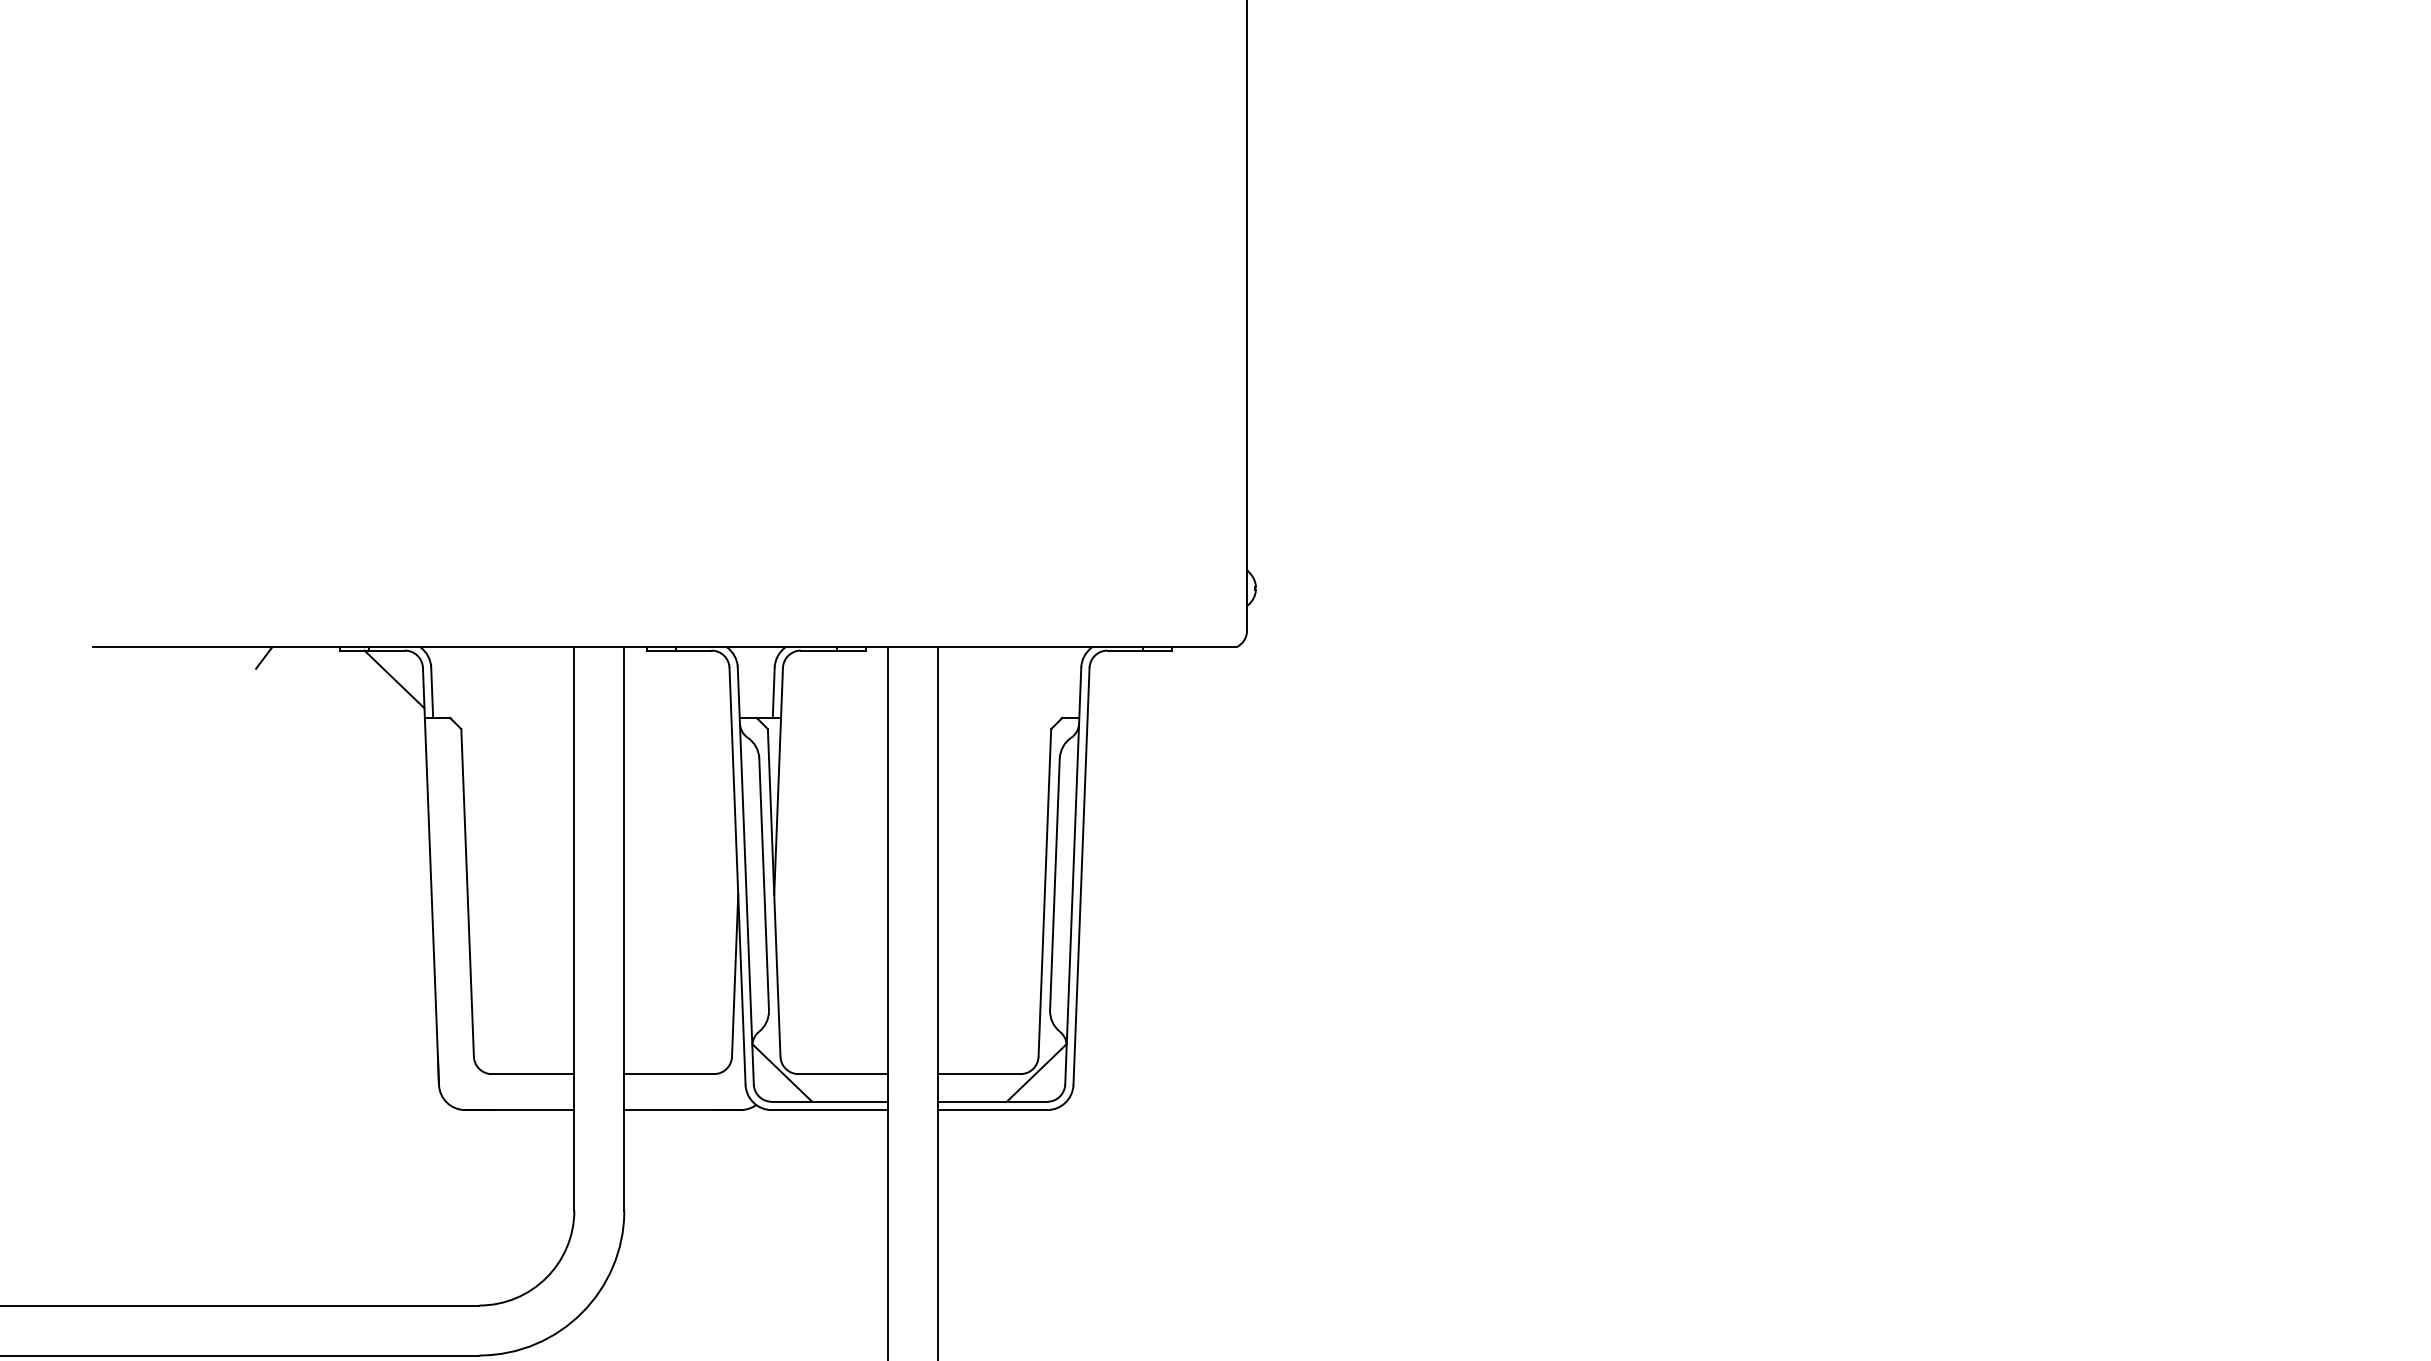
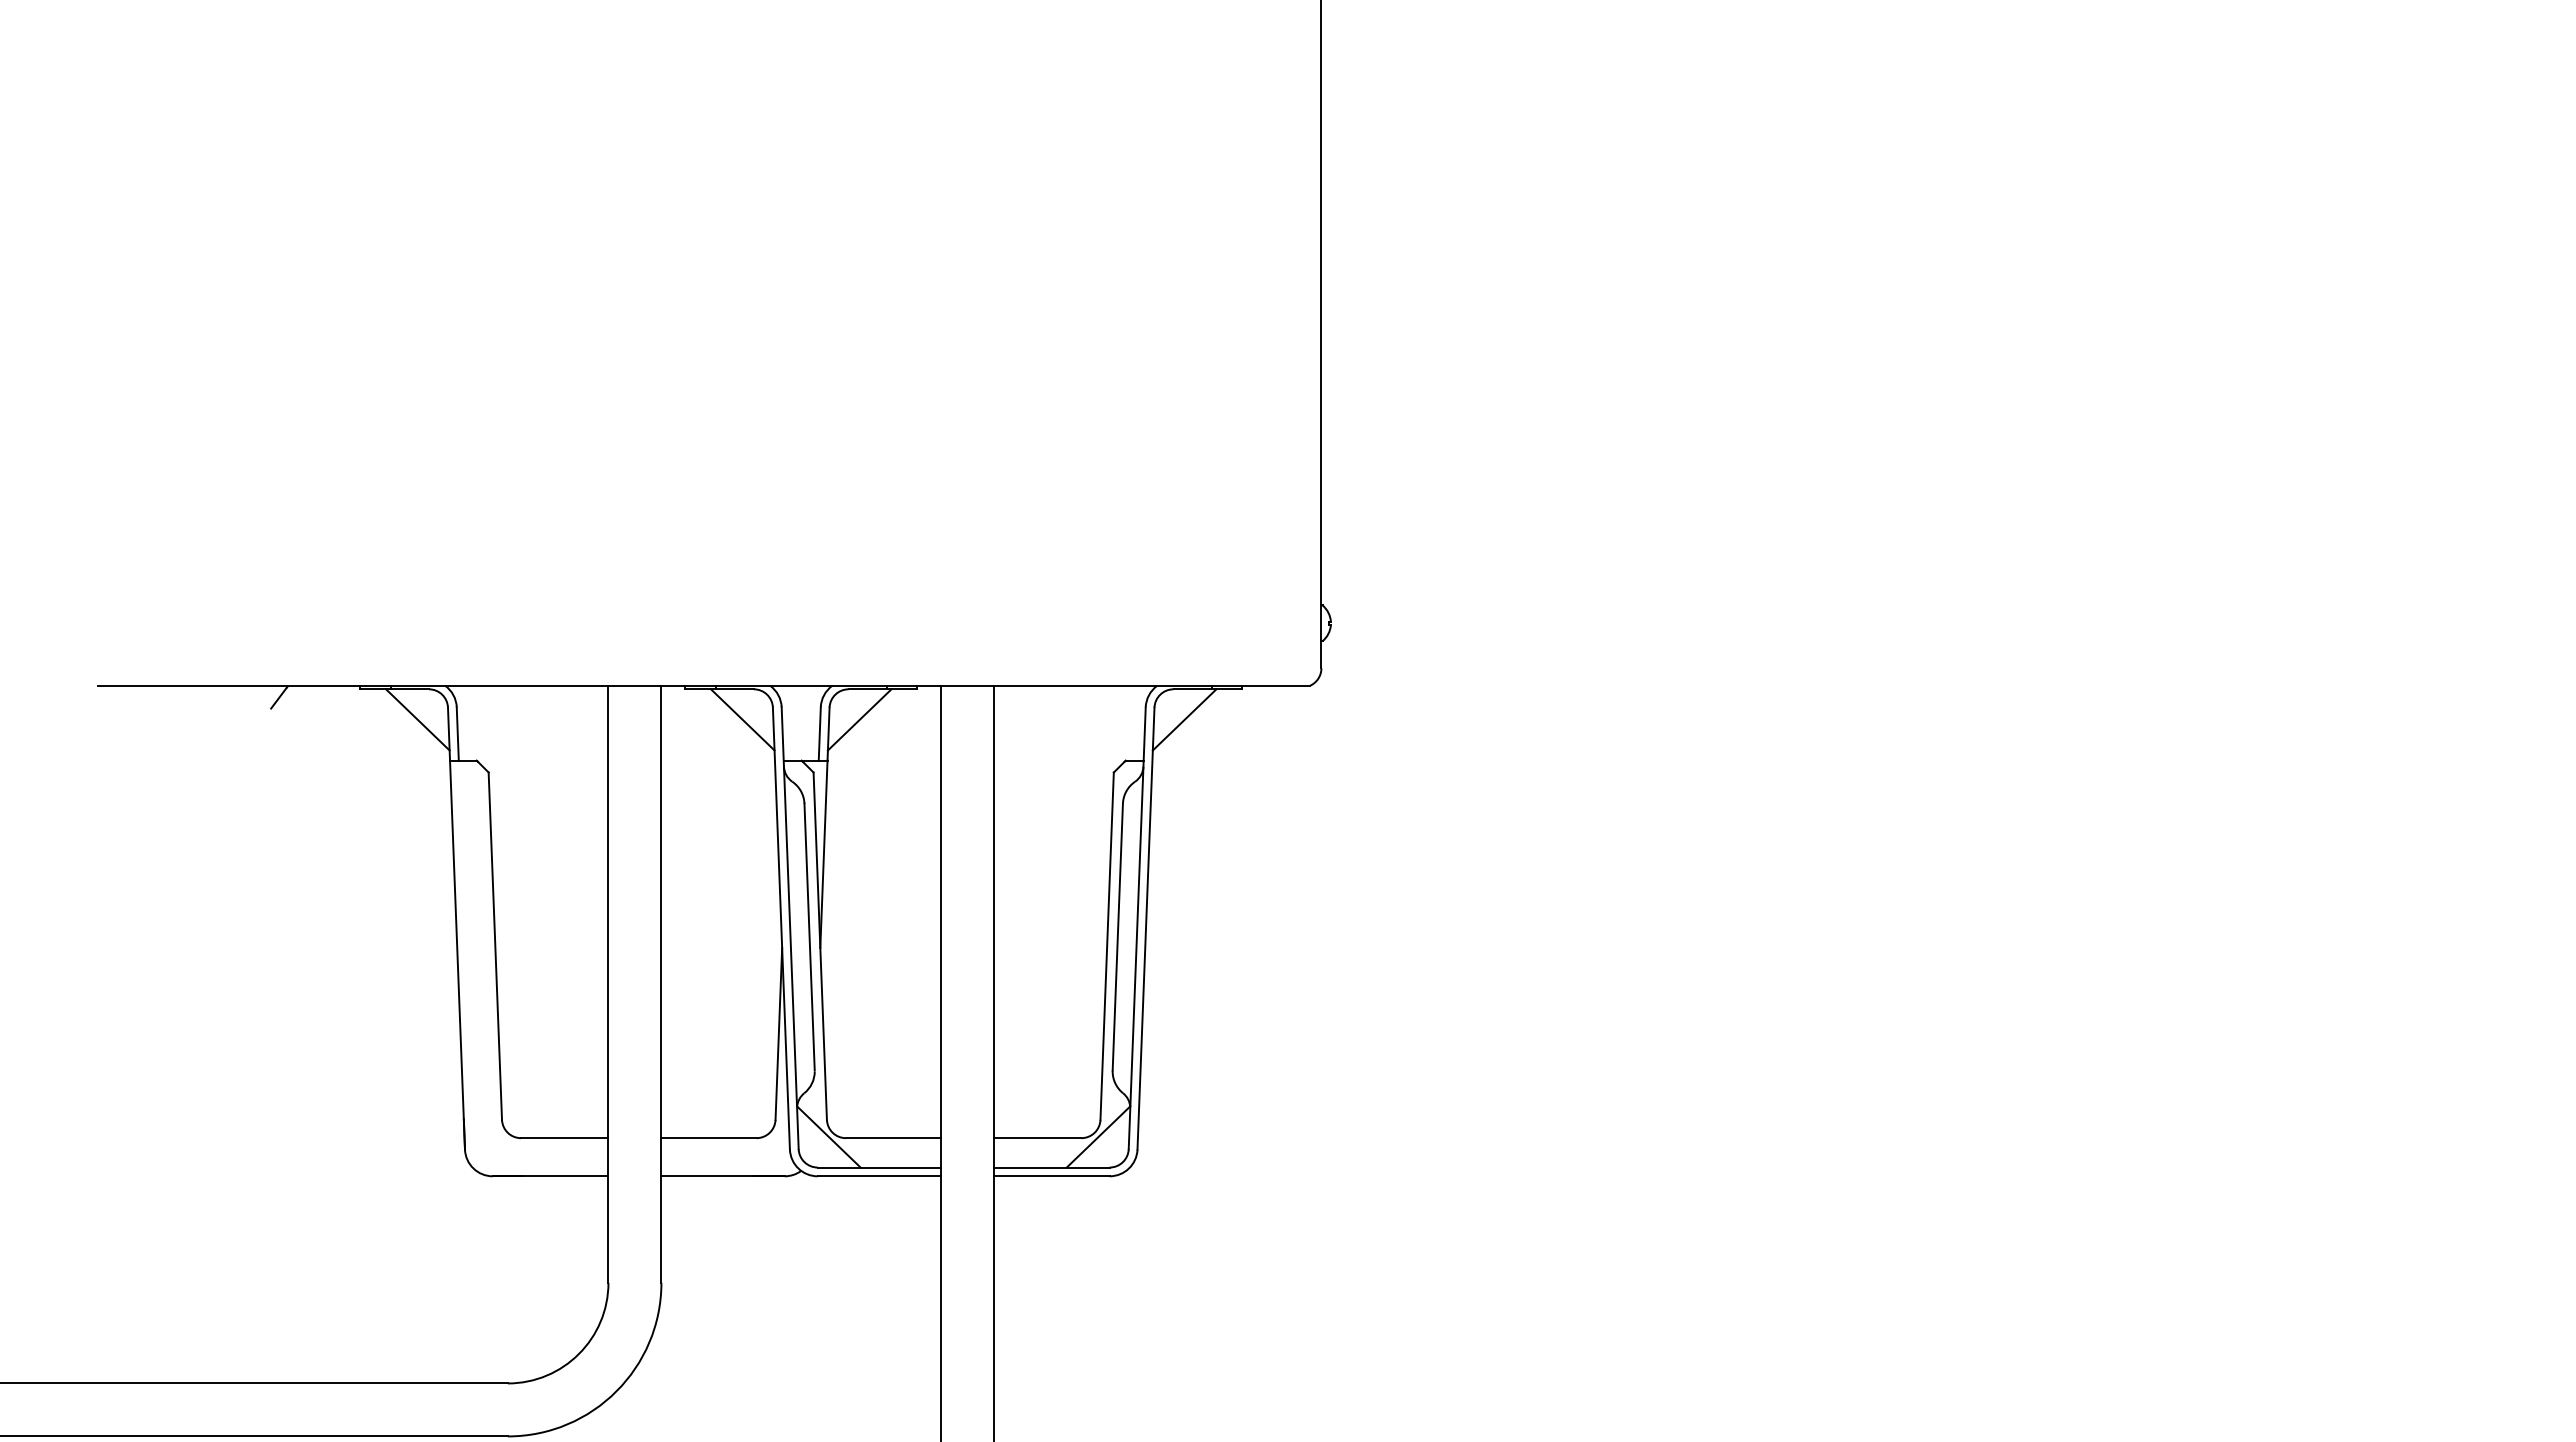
line: (700, 679) -> (742, 719), added
line: (811, 679) -> (859, 719), added
line: (1117, 679) -> (1184, 719), added

